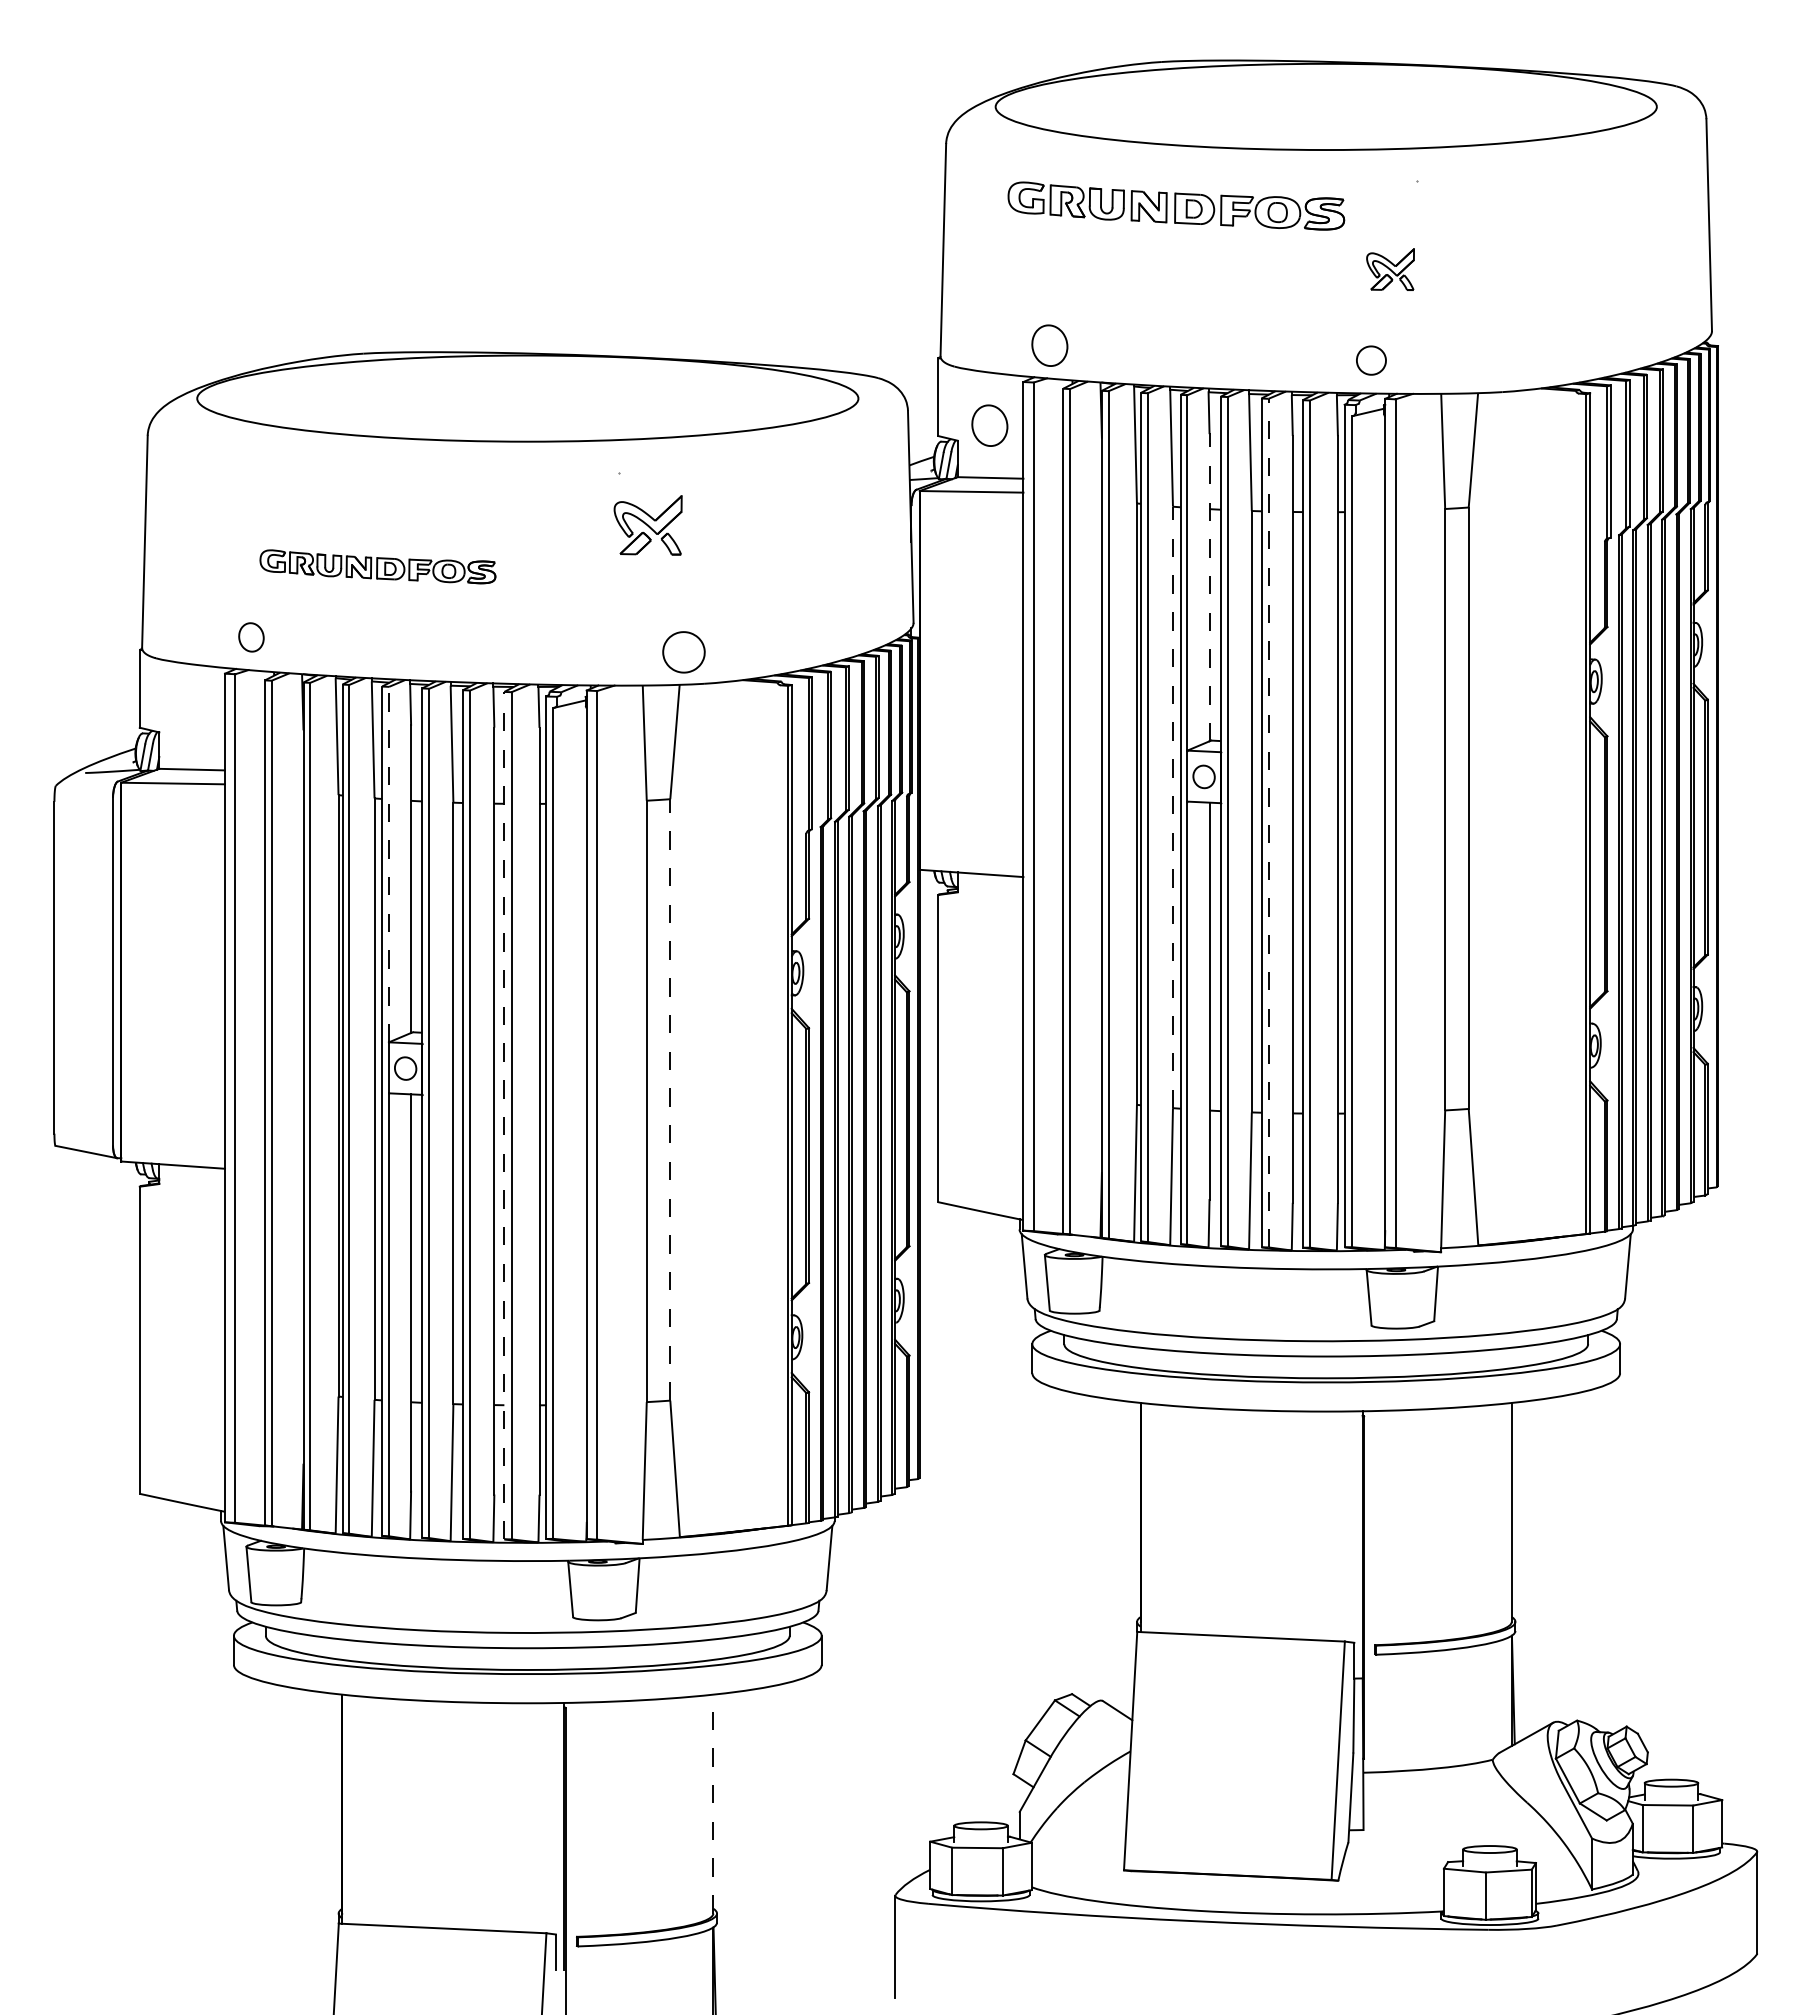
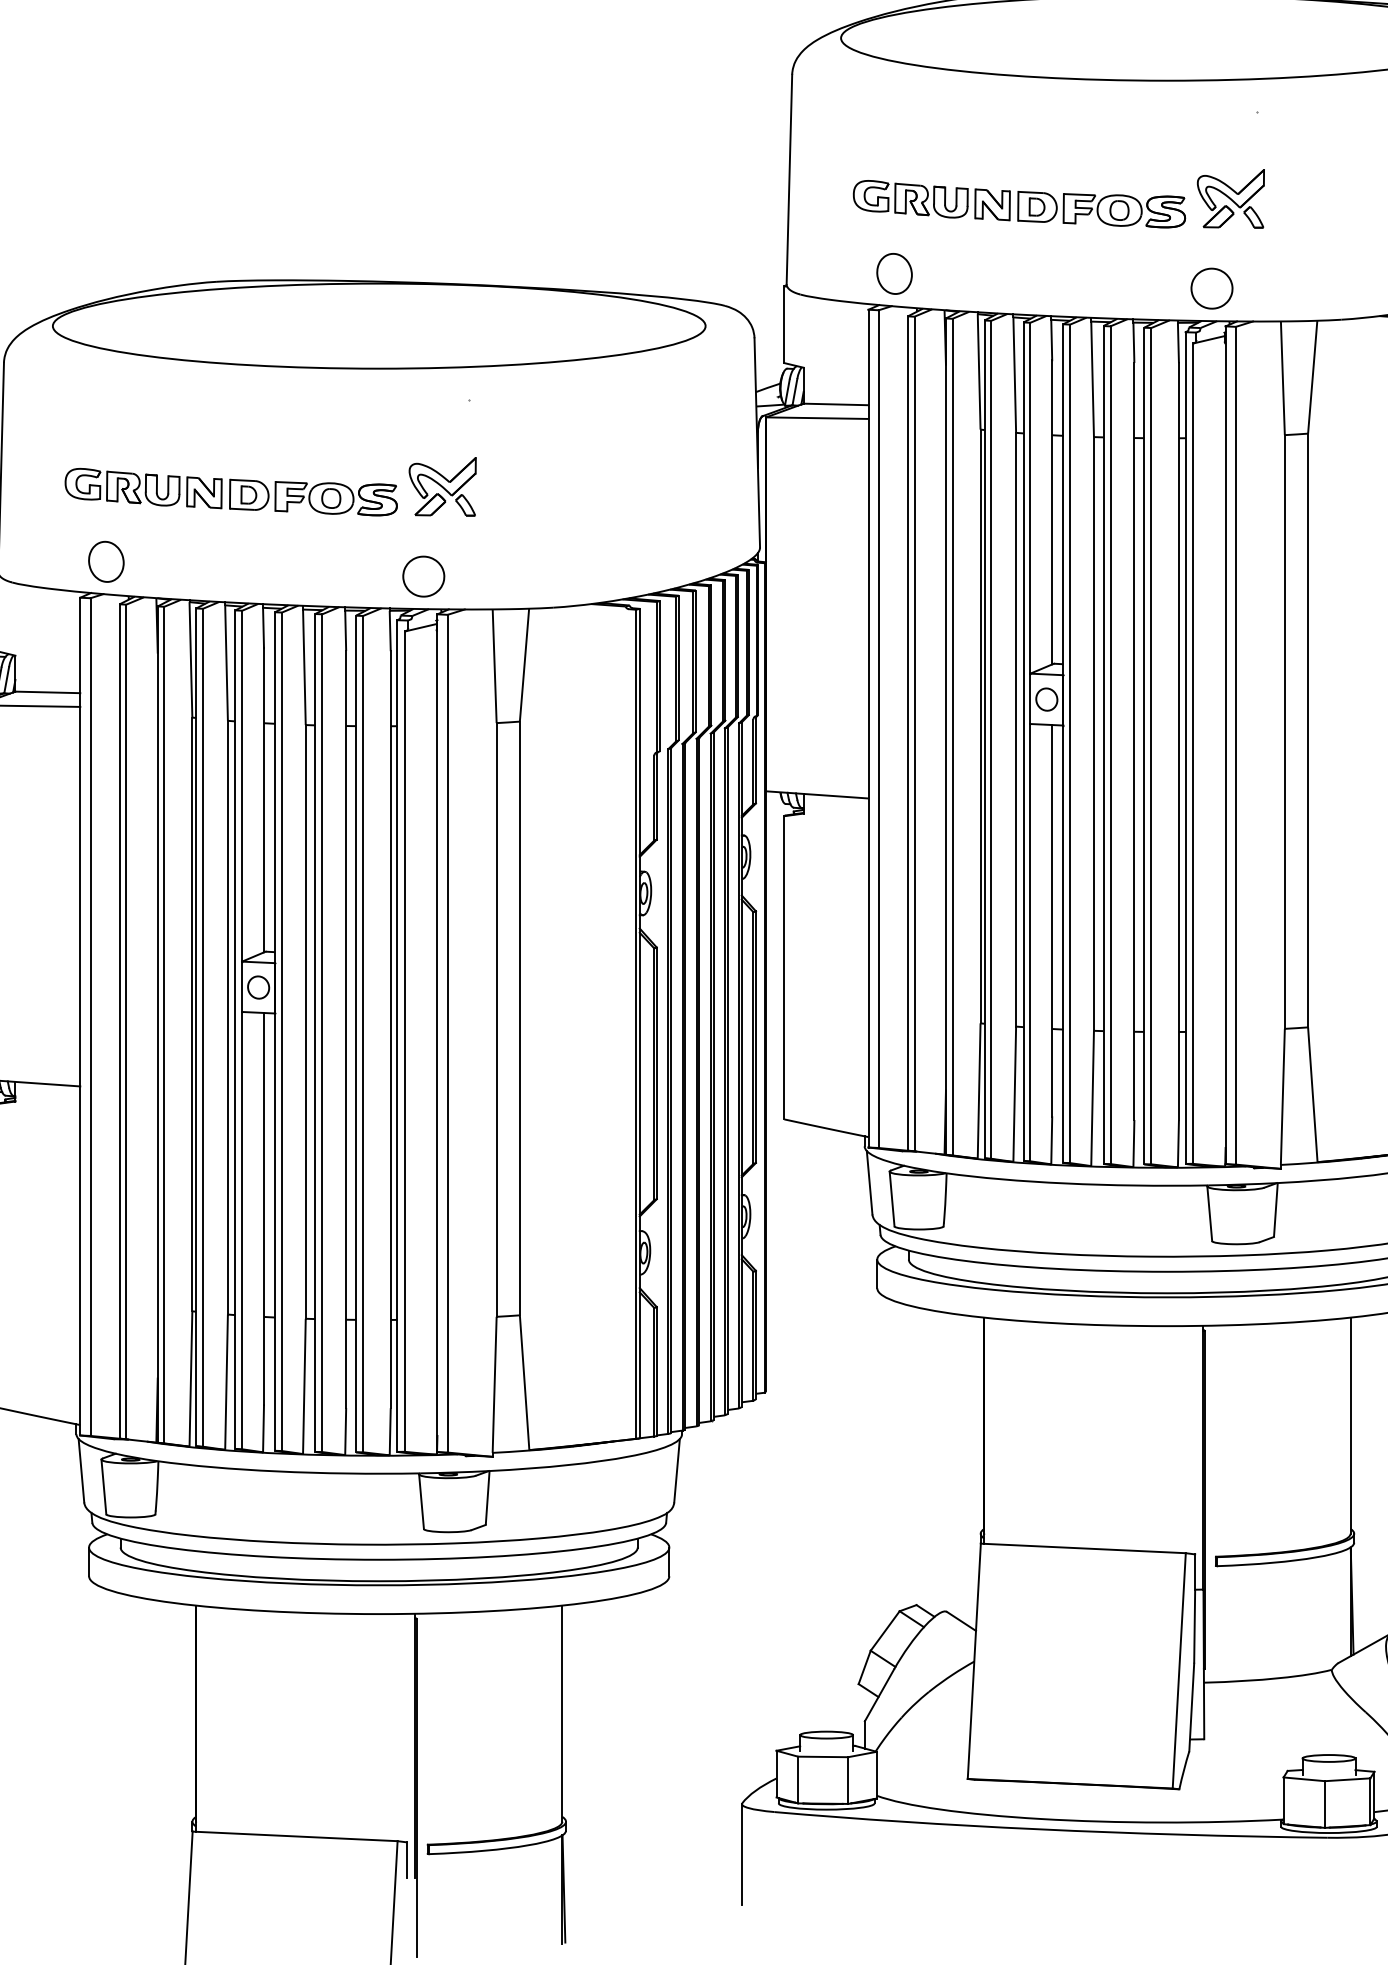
part: (1176, 205) -> (1019, 203), moved
part: (1390, 269) -> (1230, 198), size x1.43
part: (1371, 360) -> (1212, 288), size x1.43
part: (989, 425) -> (834, 352), removed
part: (647, 525) -> (442, 486), moved
part: (377, 566) -> (230, 491), size x1.43
line: (1209, 586) -> (1052, 511), dashed -> solid
part: (251, 637) -> (106, 561), size x1.43
part: (683, 652) -> (423, 576), moved
line: (1172, 807) -> (1015, 729), dashed -> solid
line: (1268, 822) -> (1110, 744), dashed -> solid
line: (389, 864) -> (242, 786), dashed -> solid
line: (670, 1099) -> (520, 1018), dashed -> solid
line: (504, 1115) -> (356, 1033), dashed -> solid
line: (713, 1803) -> (562, 1713), dashed -> solid

